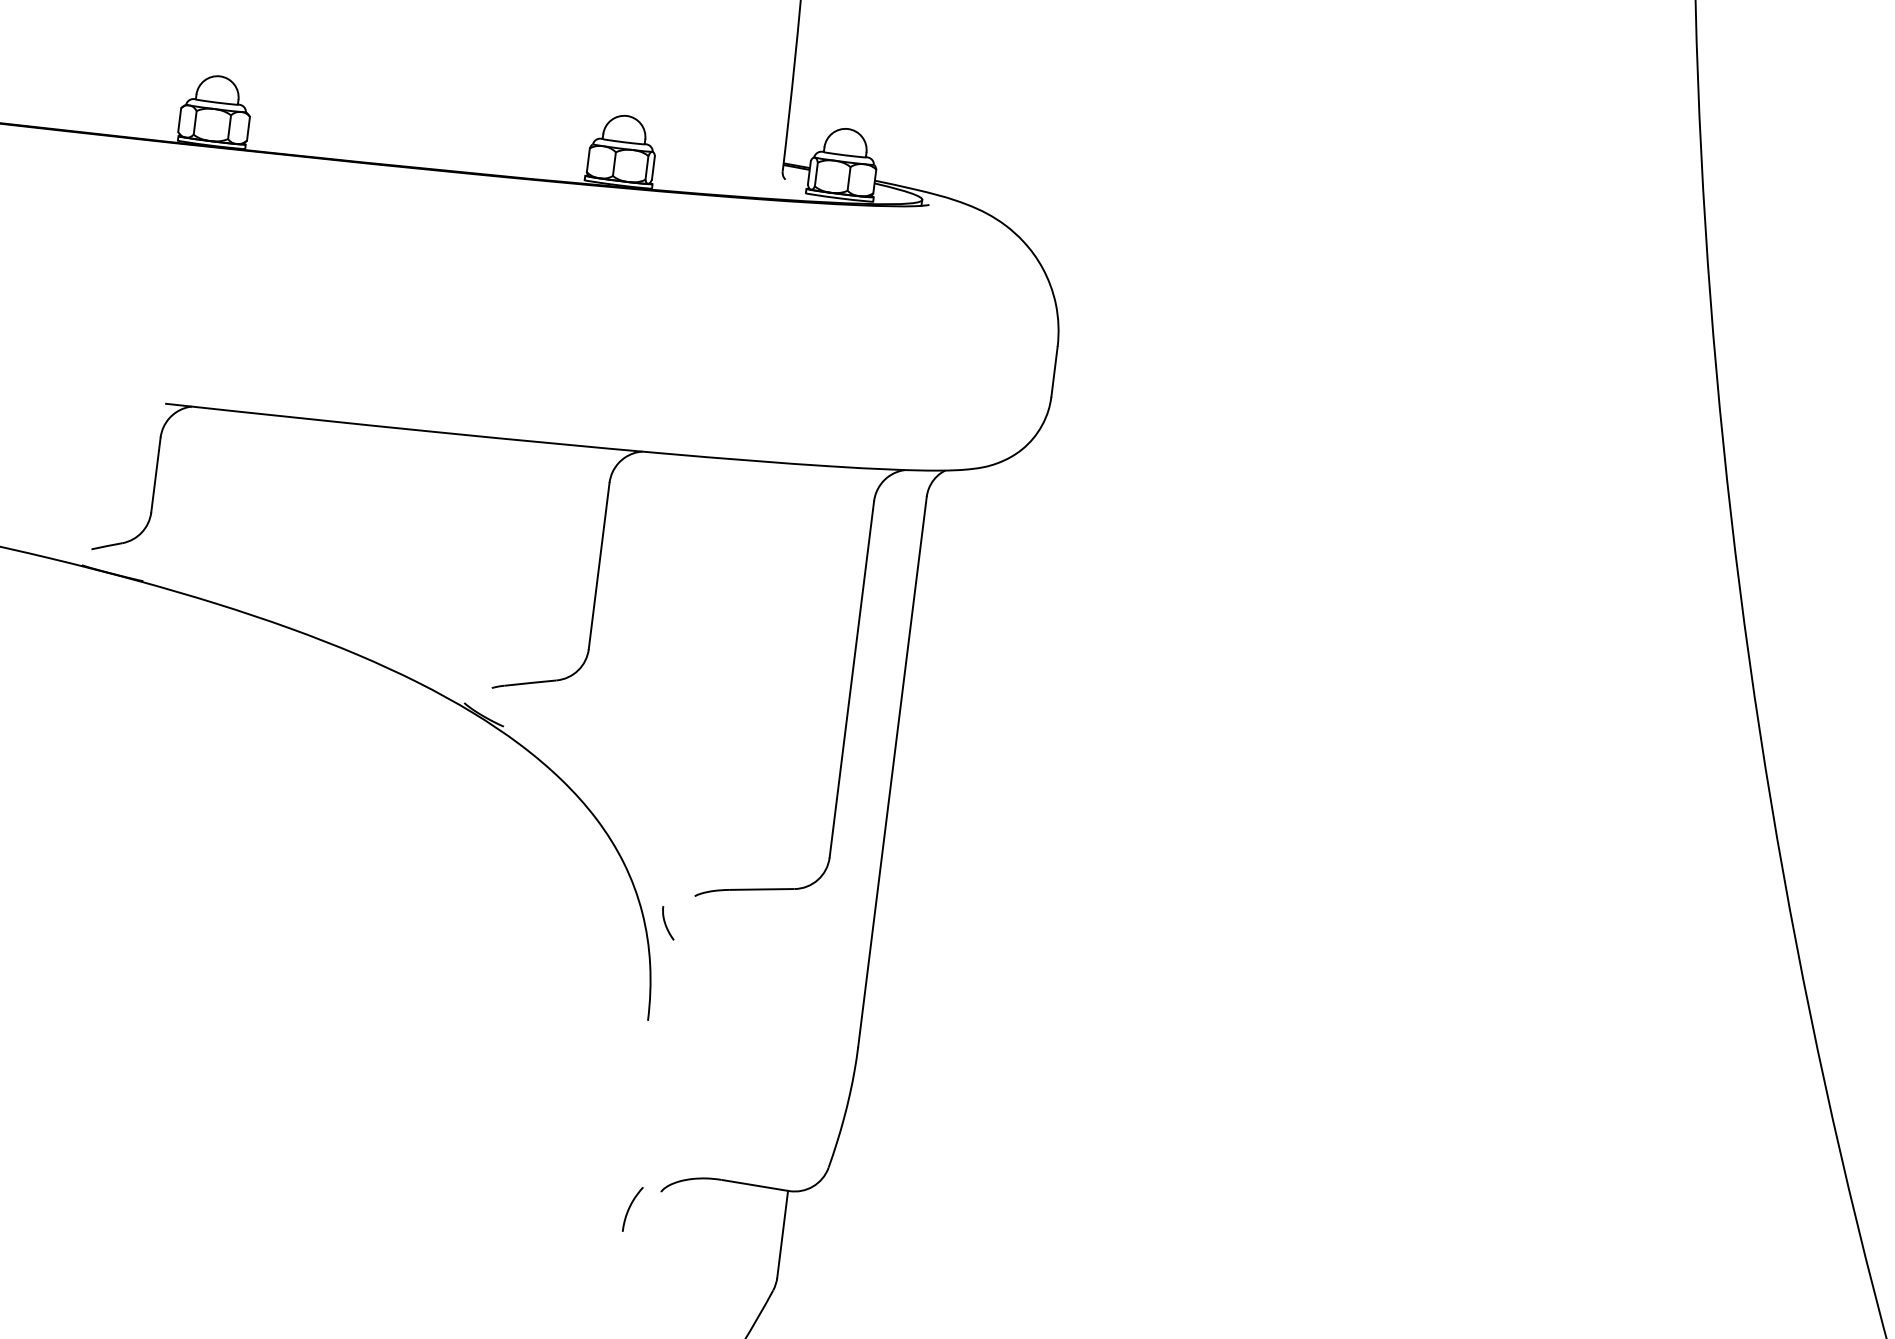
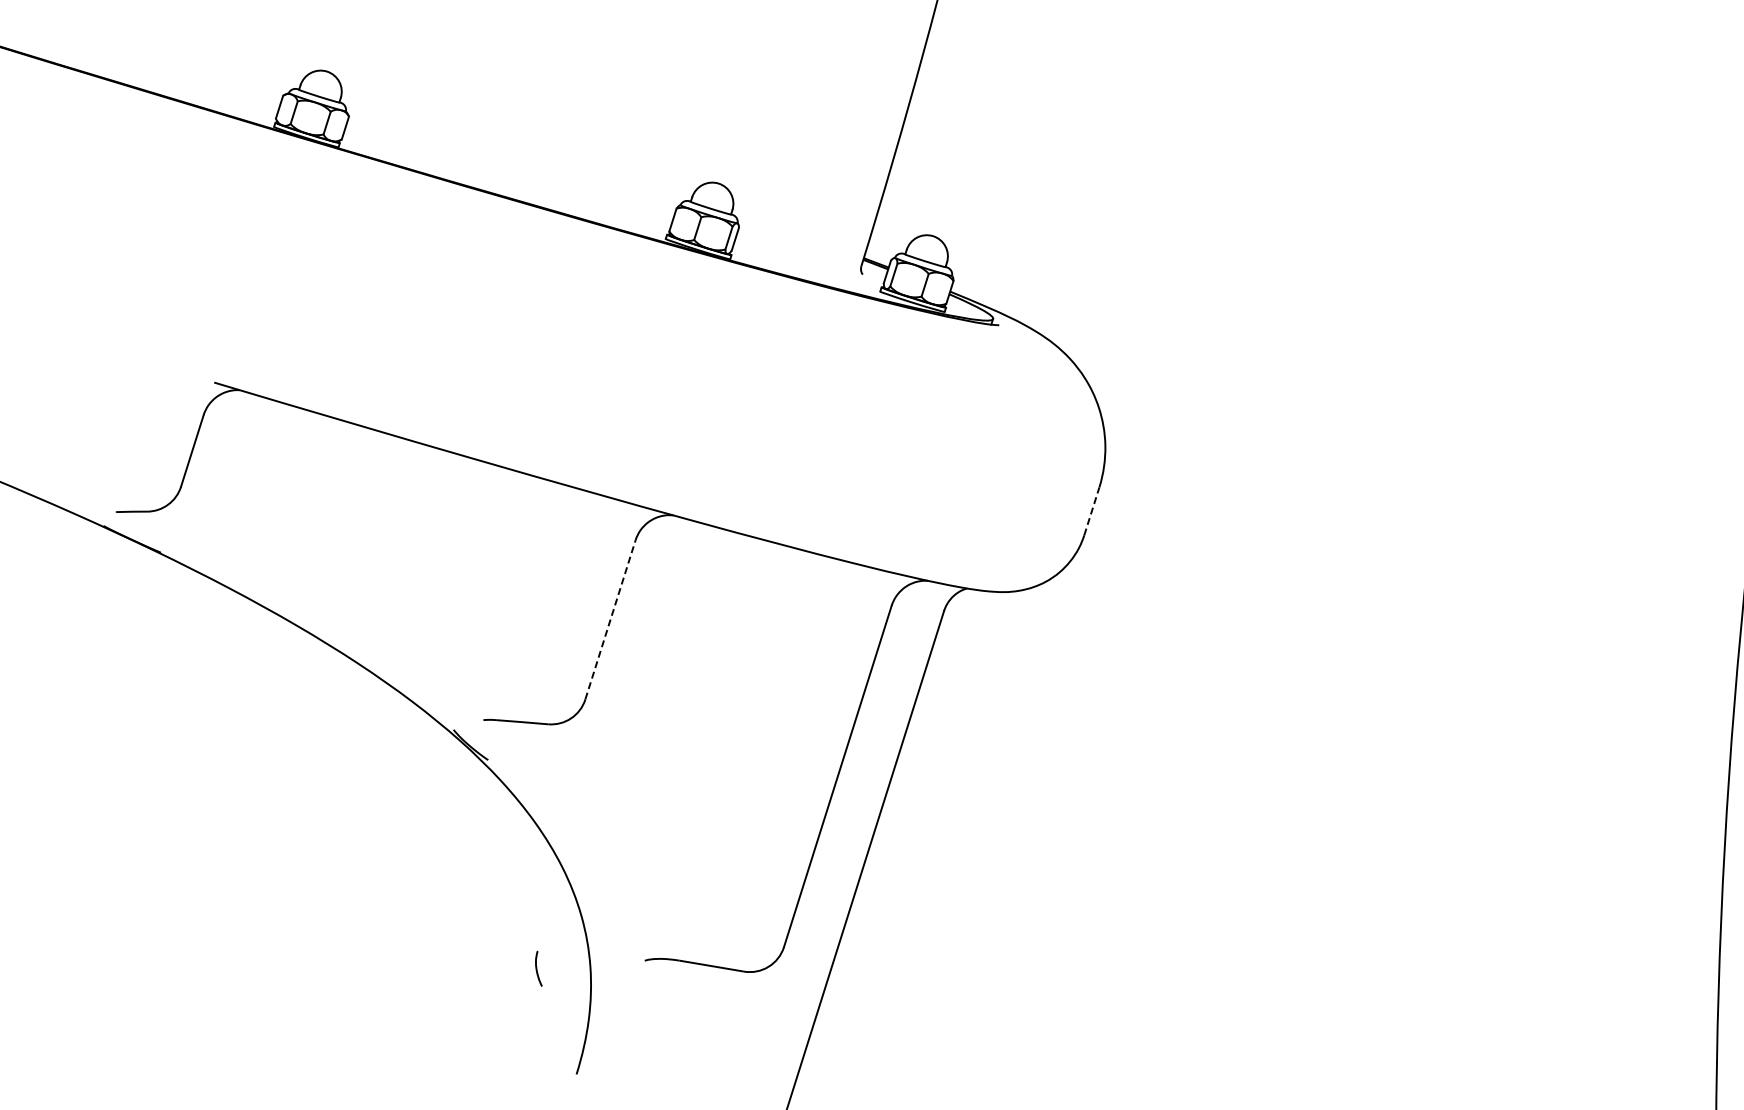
line: (1054, 371) -> (1091, 511), solid -> dashed
line: (599, 566) -> (610, 620), solid -> dashed
curve: (666, 923) -> (537, 968), moved

